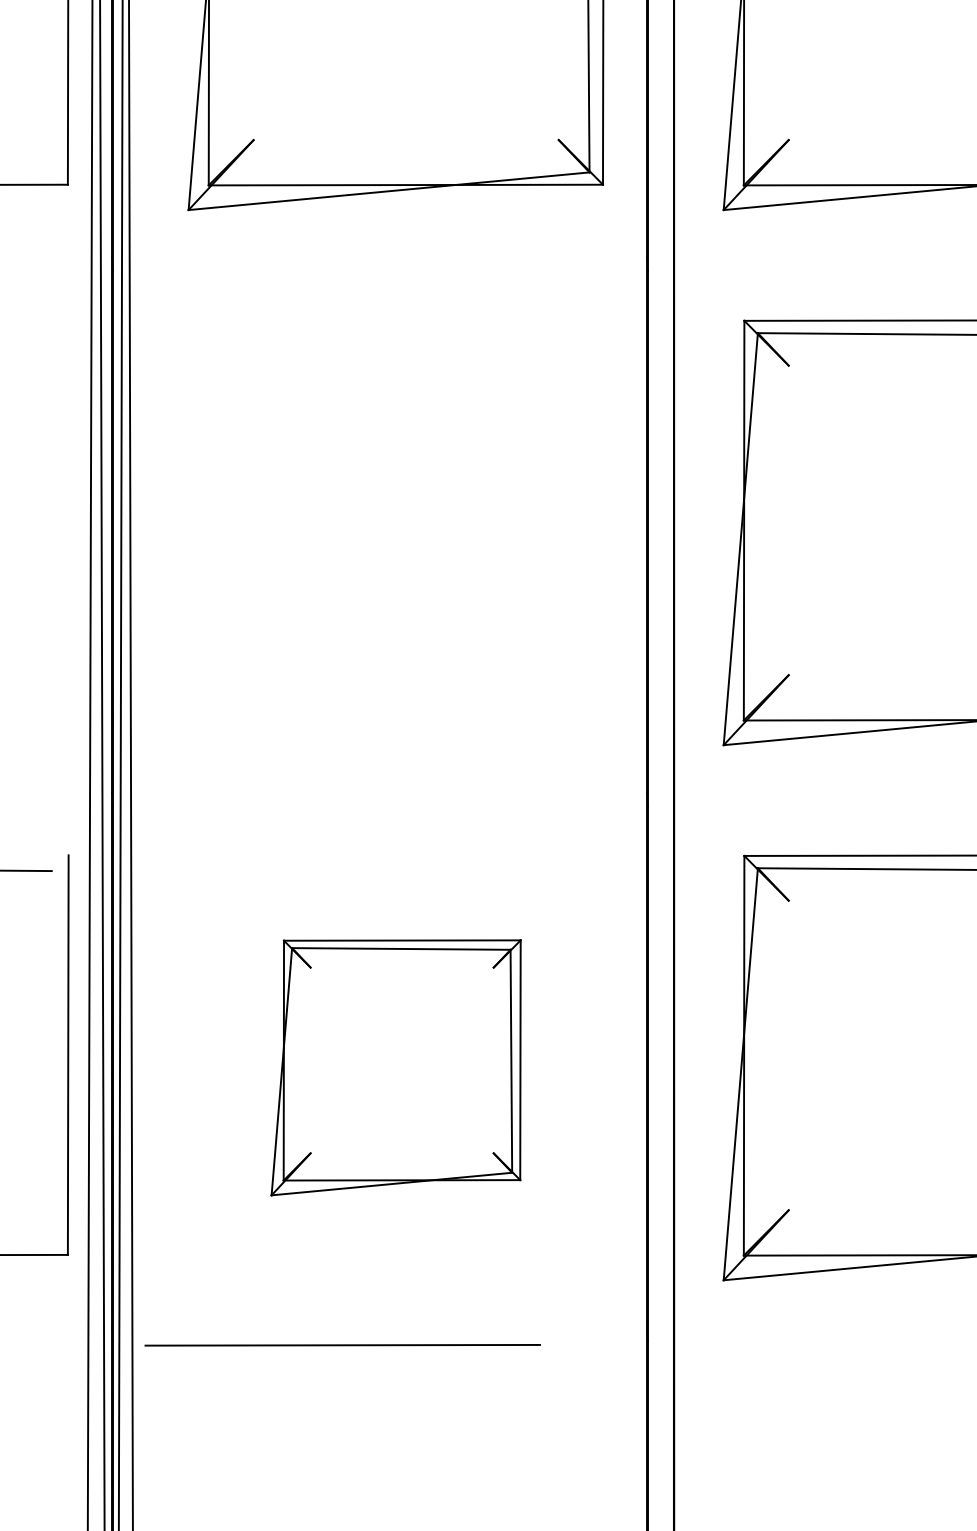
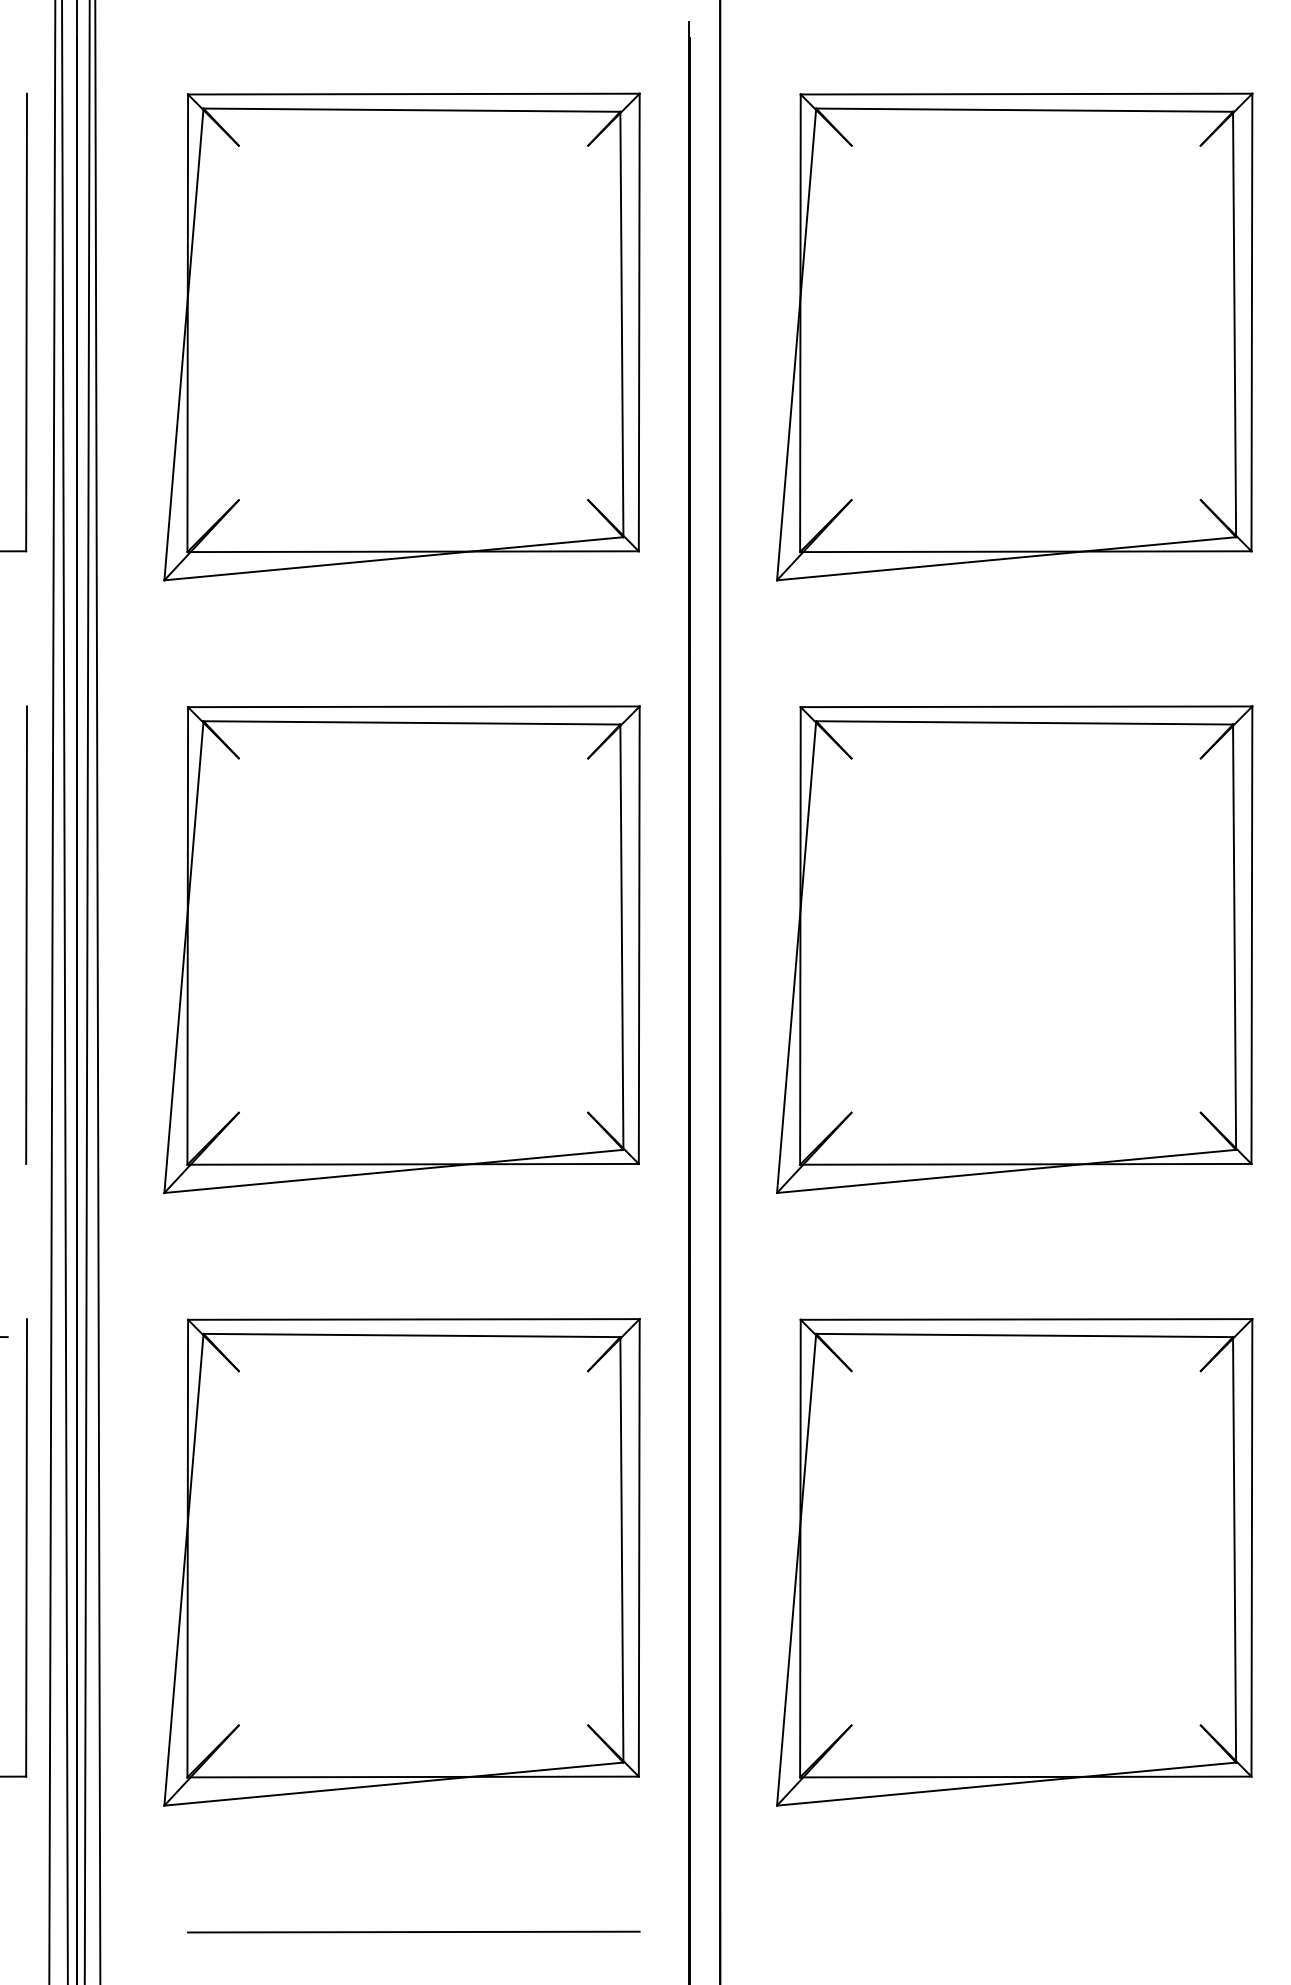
line: (68, 519) -> (26, 934), added
part: (395, 532) -> (401, 949), added
part: (395, 1067) -> (401, 1562), size x1.67
line: (342, 1344) -> (413, 1931), moved

